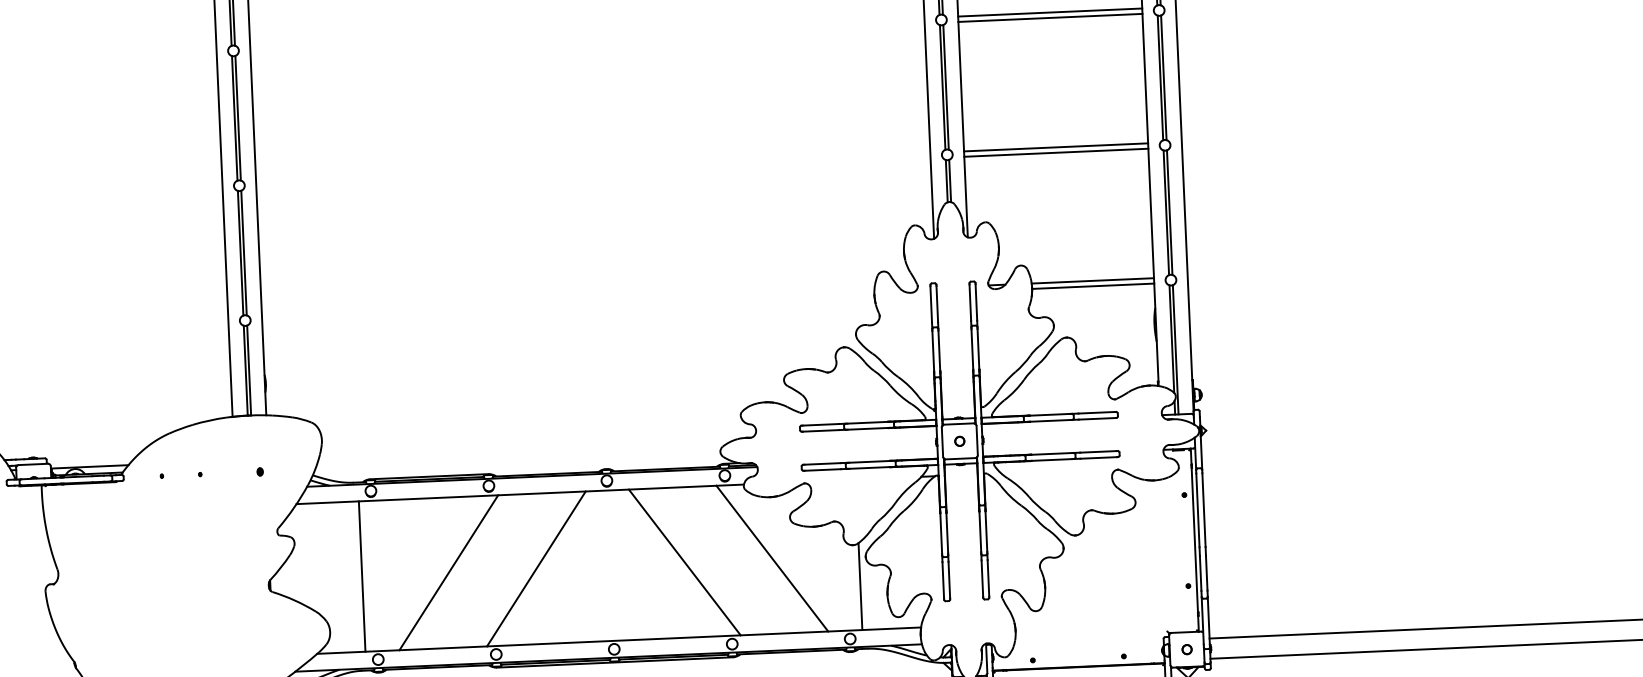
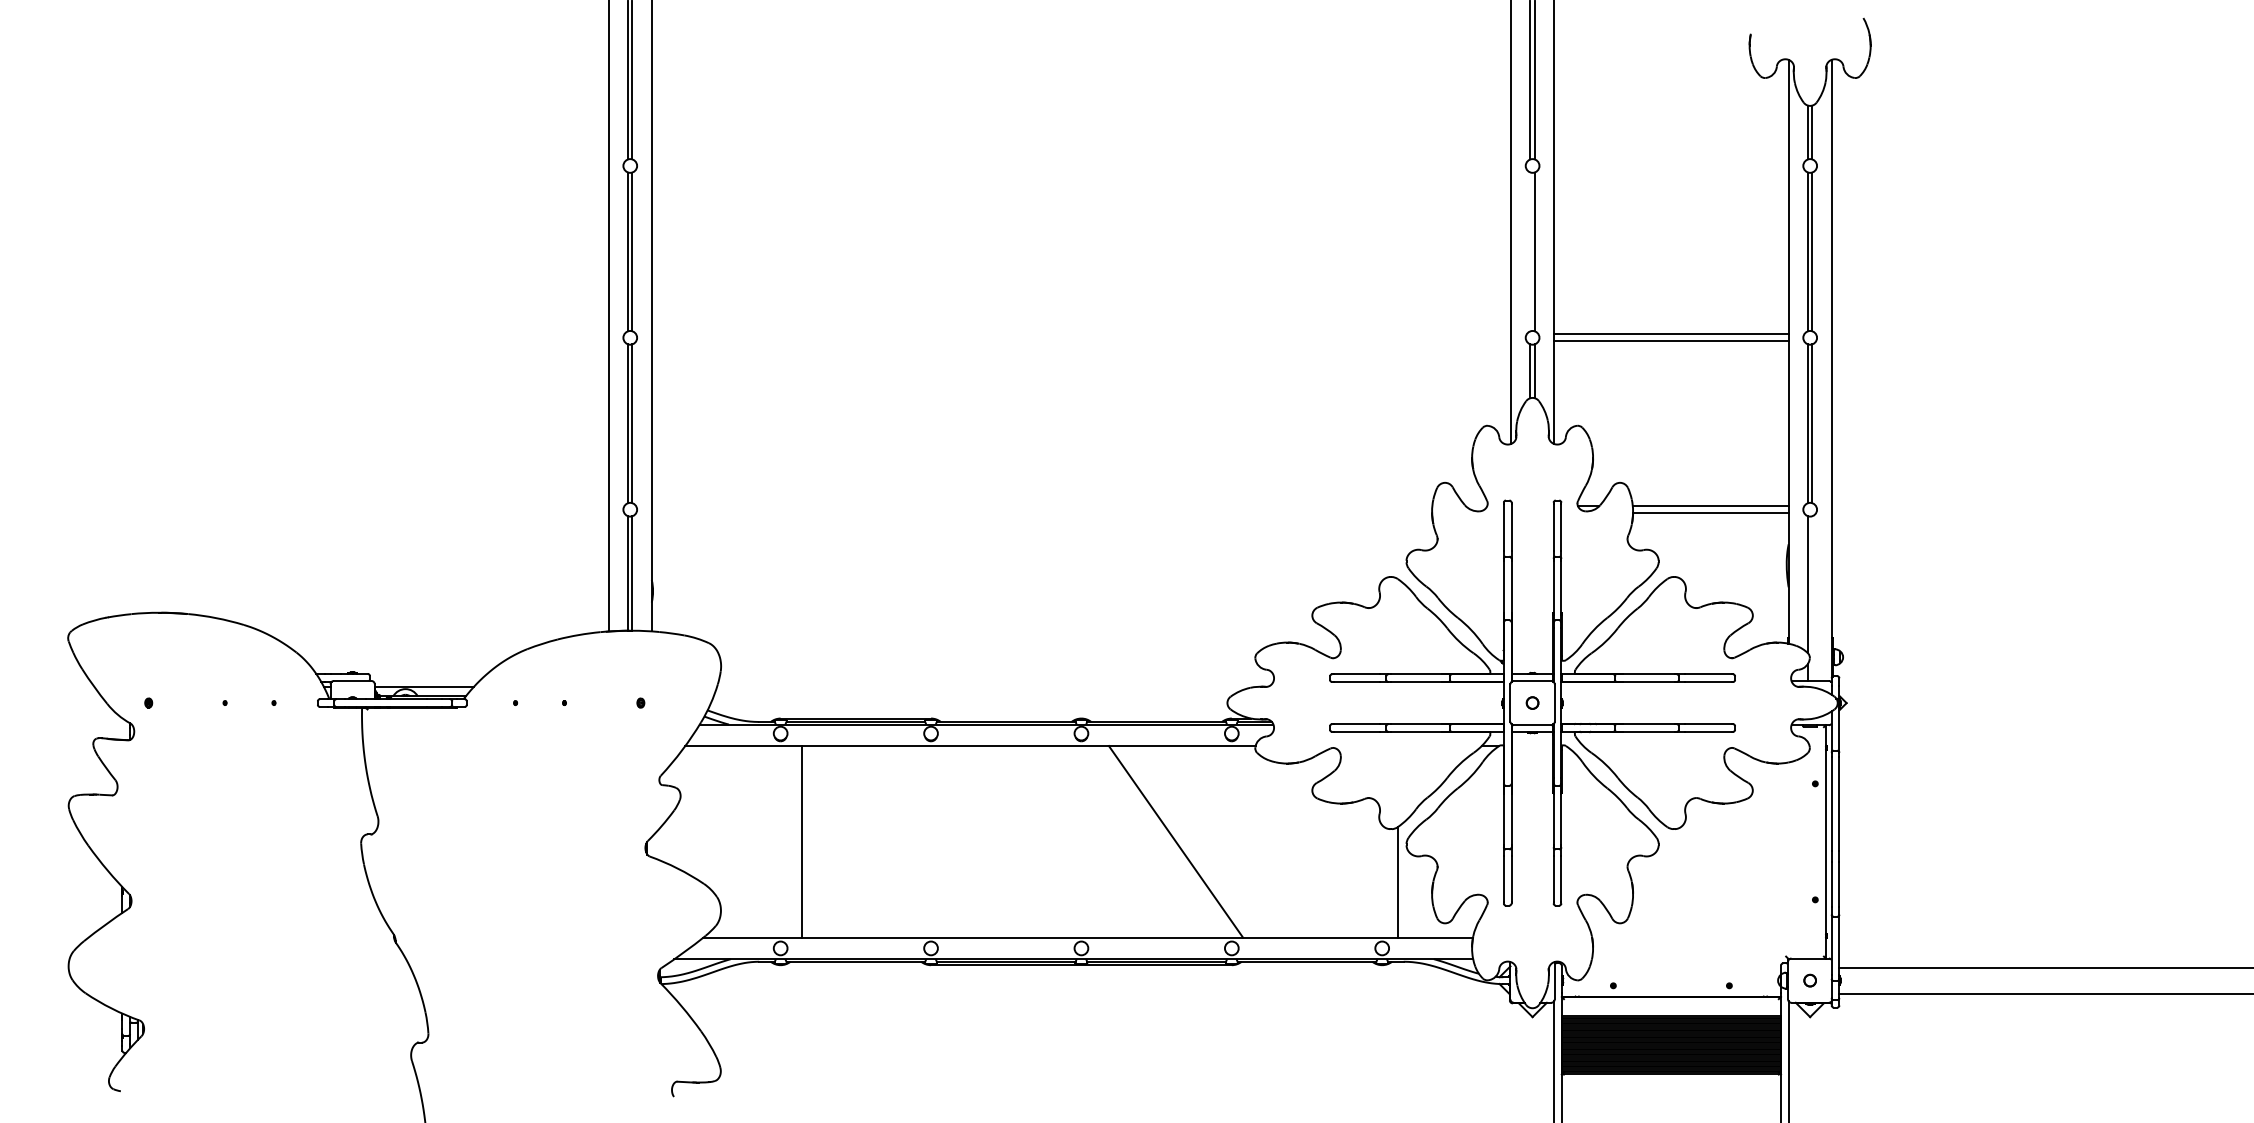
line: (1050, 12) -> (1671, 162), removed
line: (1050, 17) -> (1671, 169), removed
line: (942, 87) -> (1530, 251), removed
line: (1175, 349) -> (1812, 598), removed
line: (772, 558) -> (1287, 841), removed
line: (536, 568) -> (986, 841), removed
line: (449, 572) -> (875, 841), removed
line: (361, 576) -> (801, 841), moved

